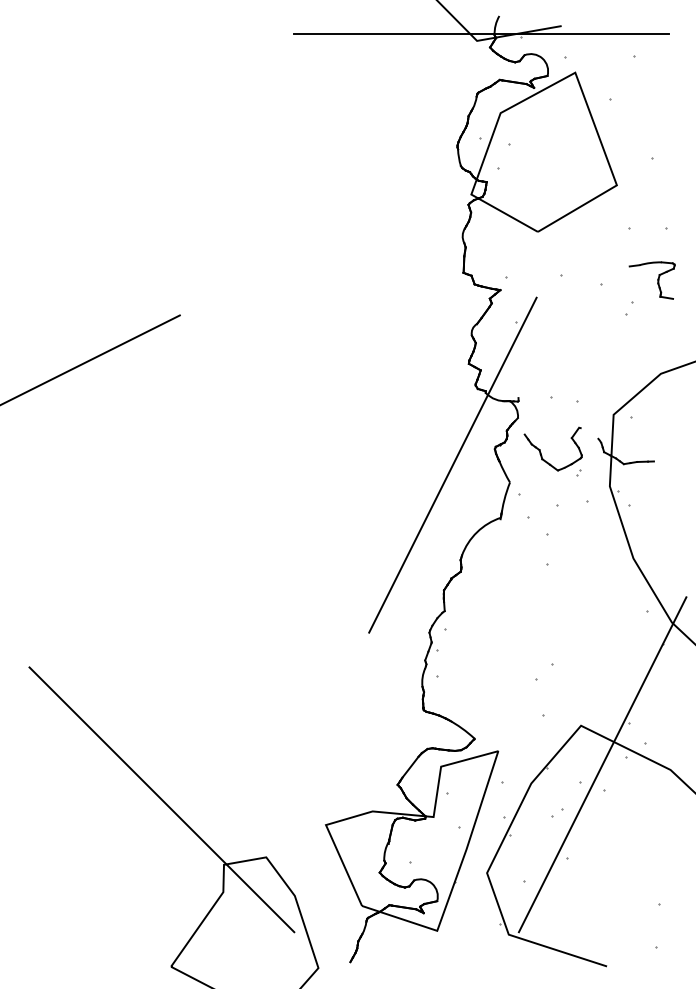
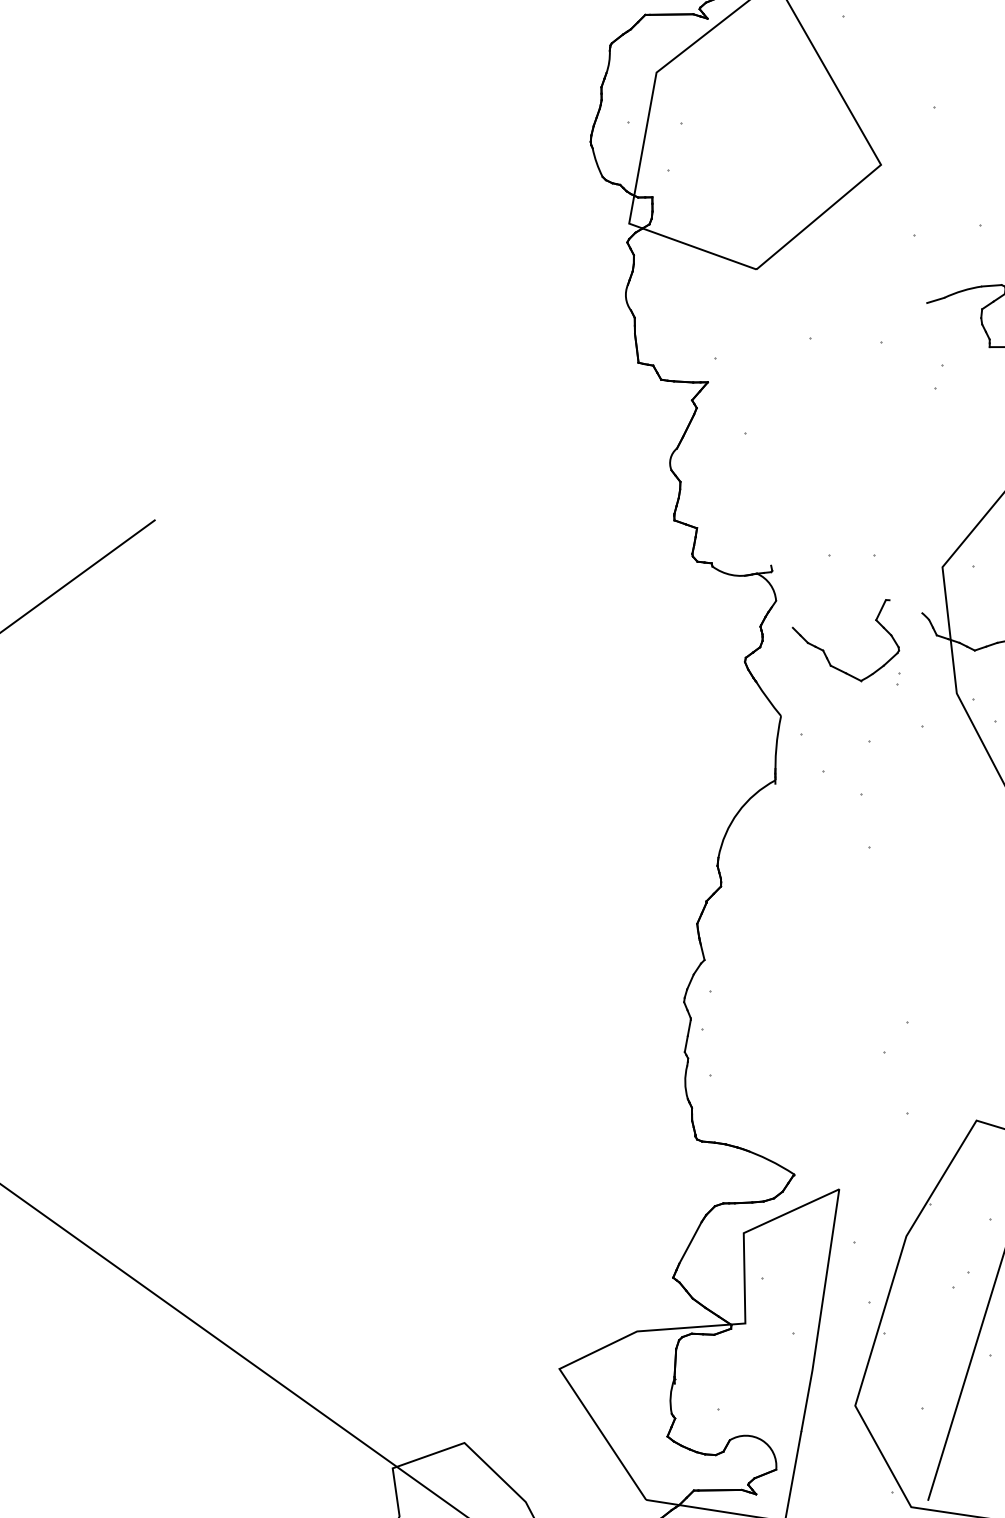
line: (452, 464) -> (675, 701), removed

